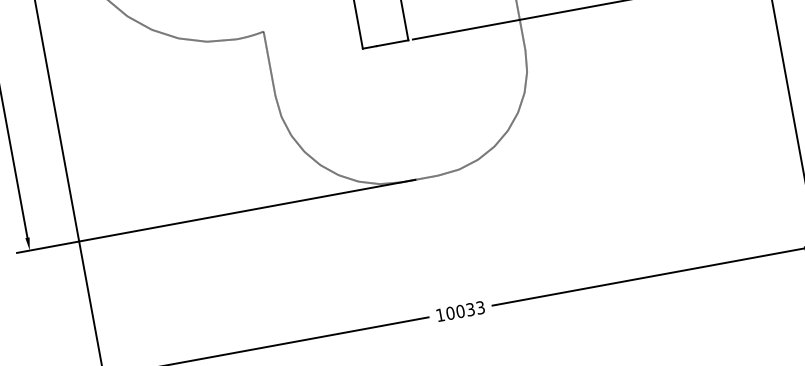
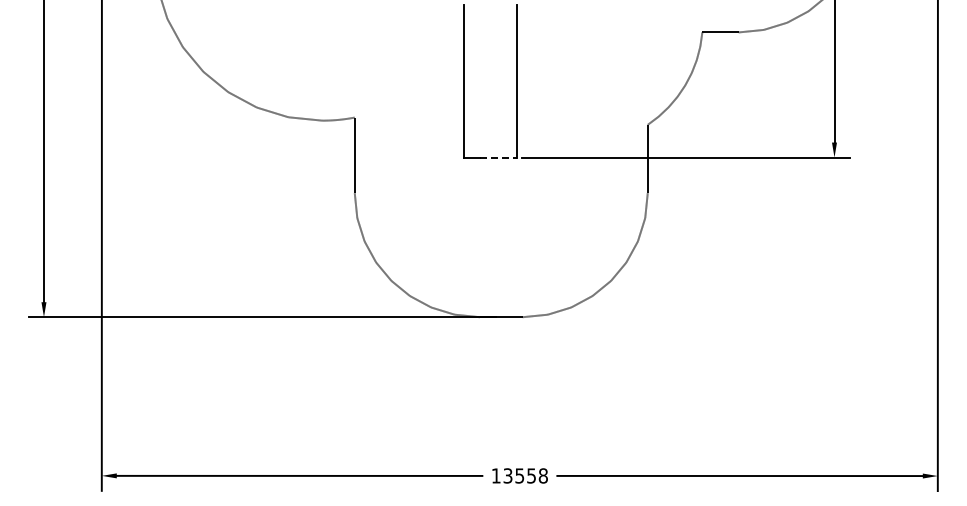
line: (392, 43) -> (498, 157), solid -> dashed
text: (465, 310) -> (525, 475), 10033 -> 13558

